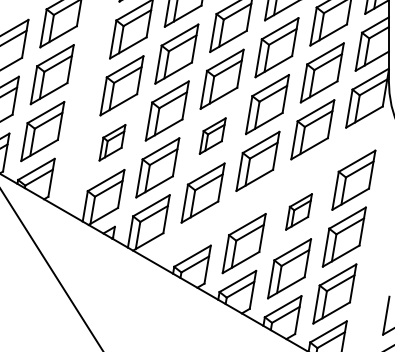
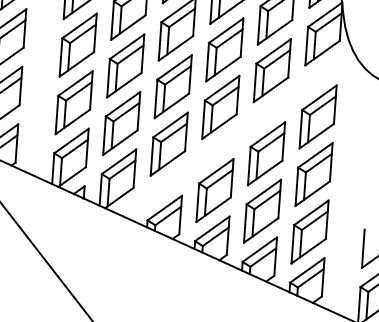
part: (212, 135) -> (173, 85), size x1.67
part: (112, 142) -> (74, 102), size x1.67
part: (298, 211) -> (265, 153), size x1.67

